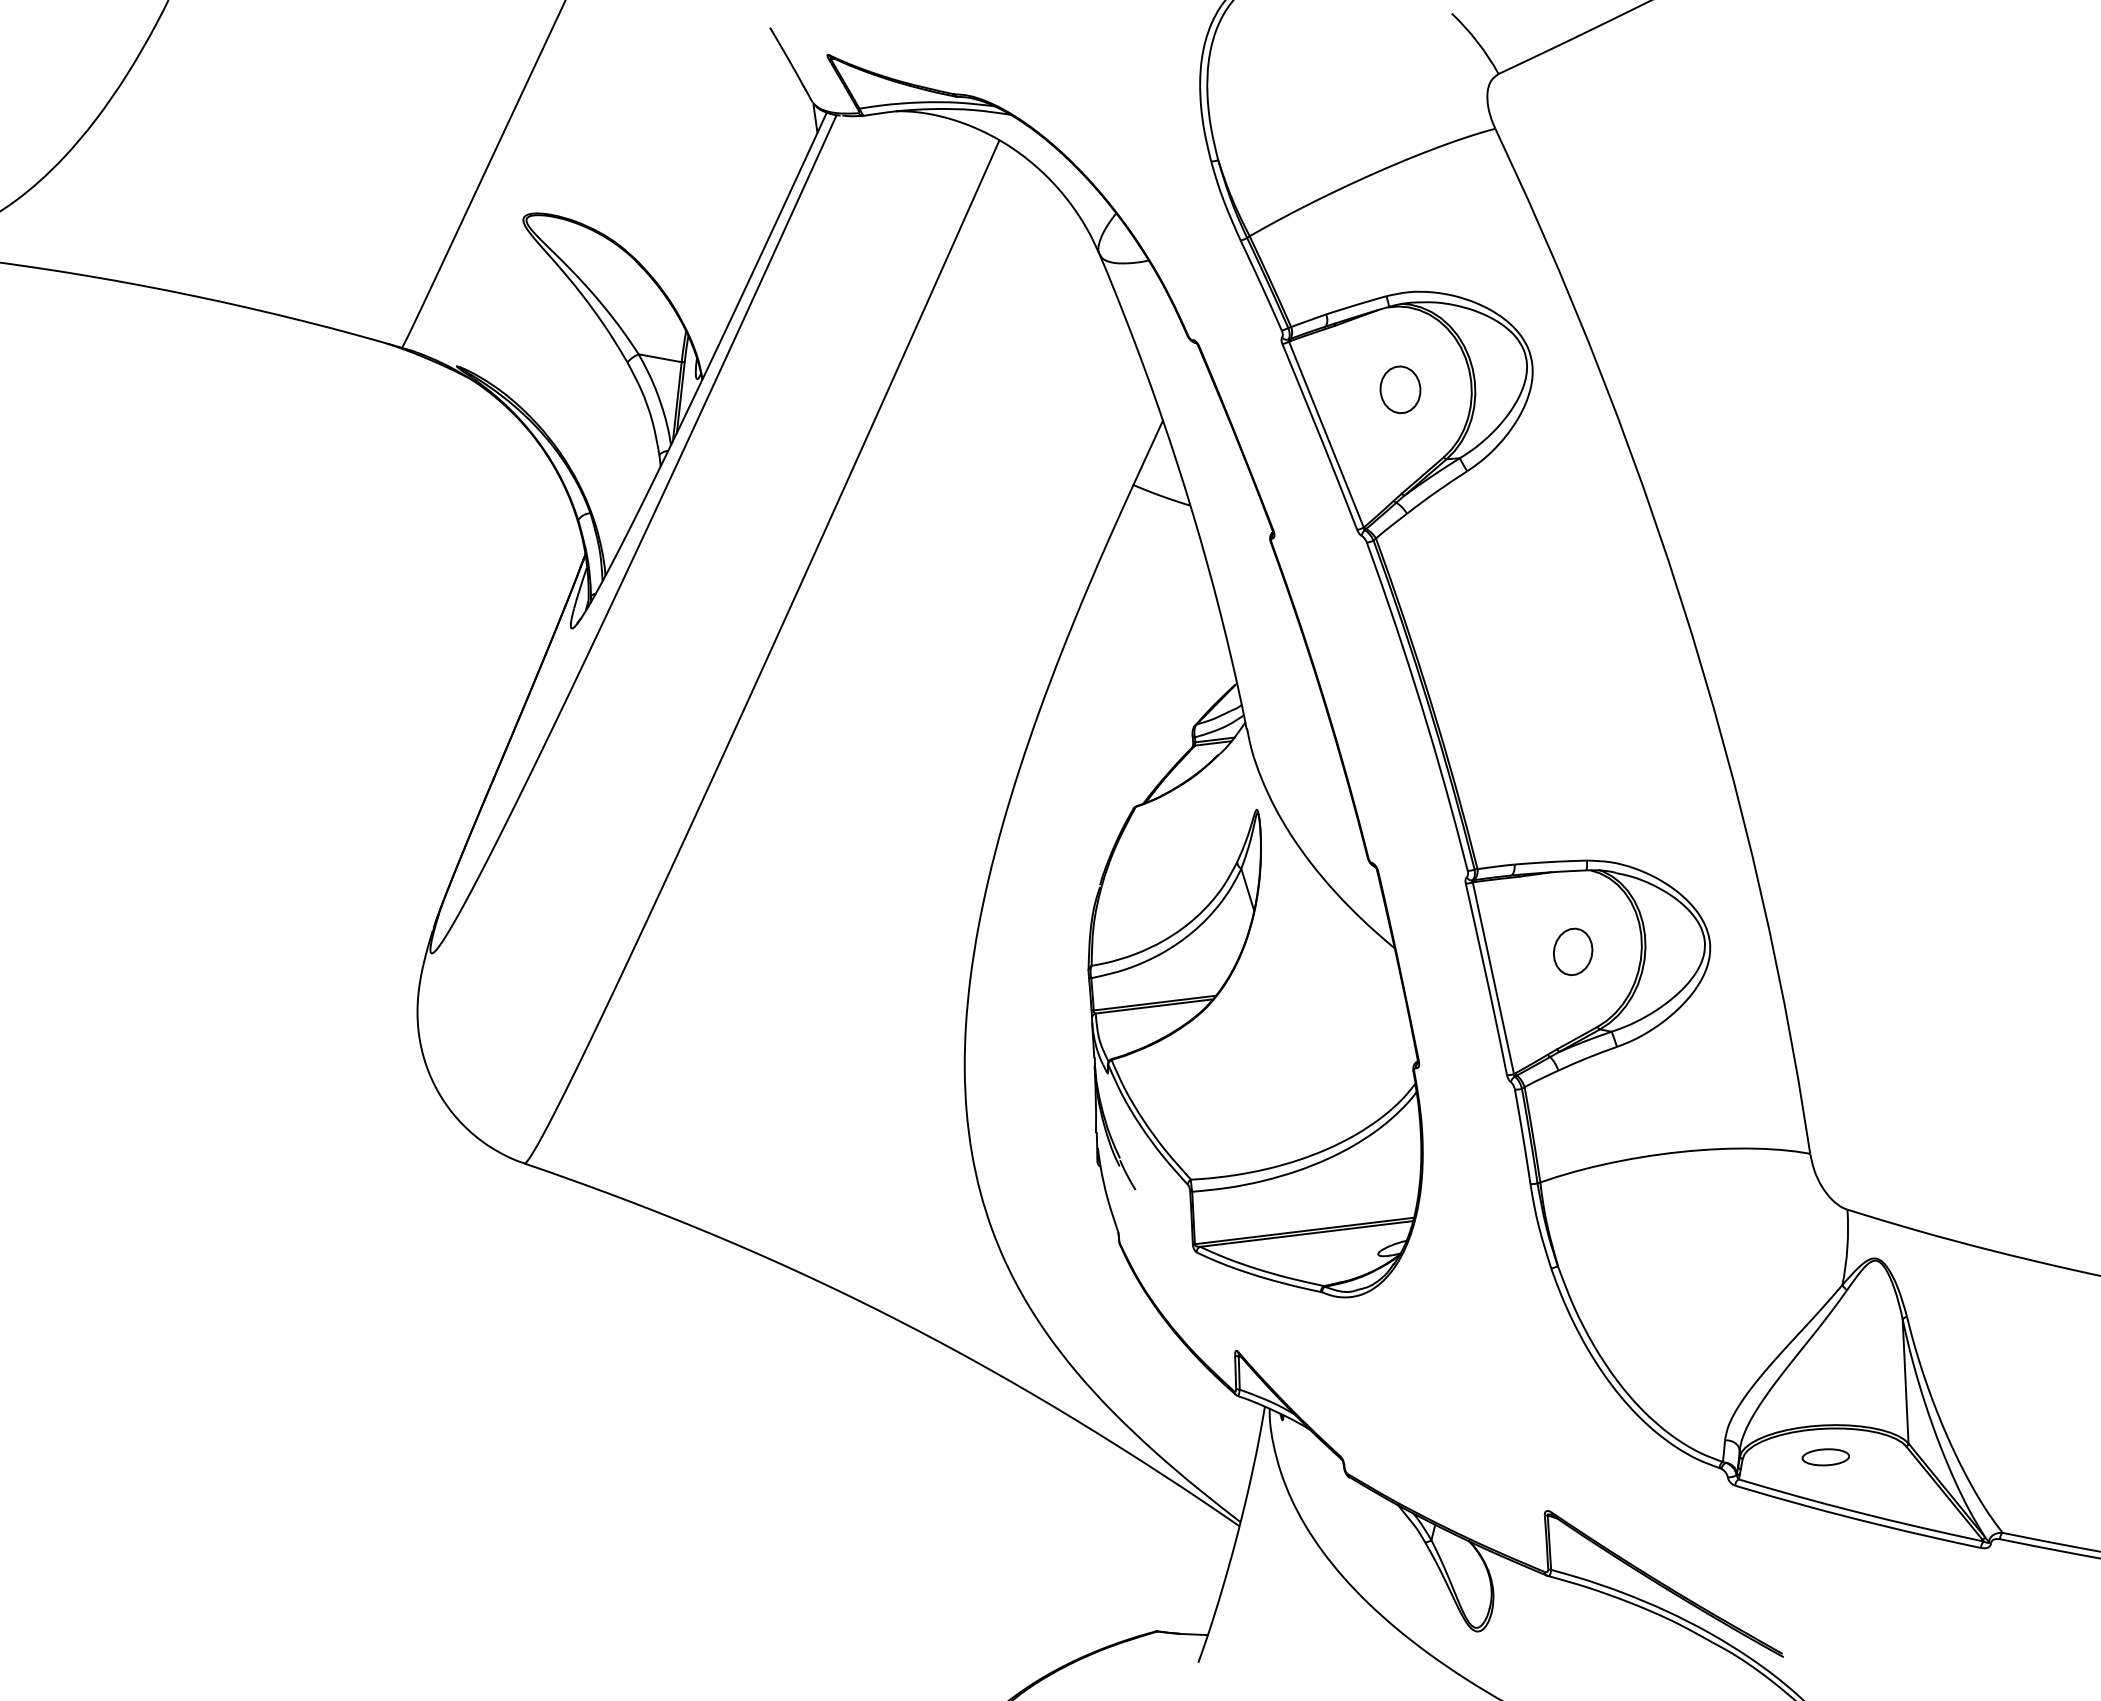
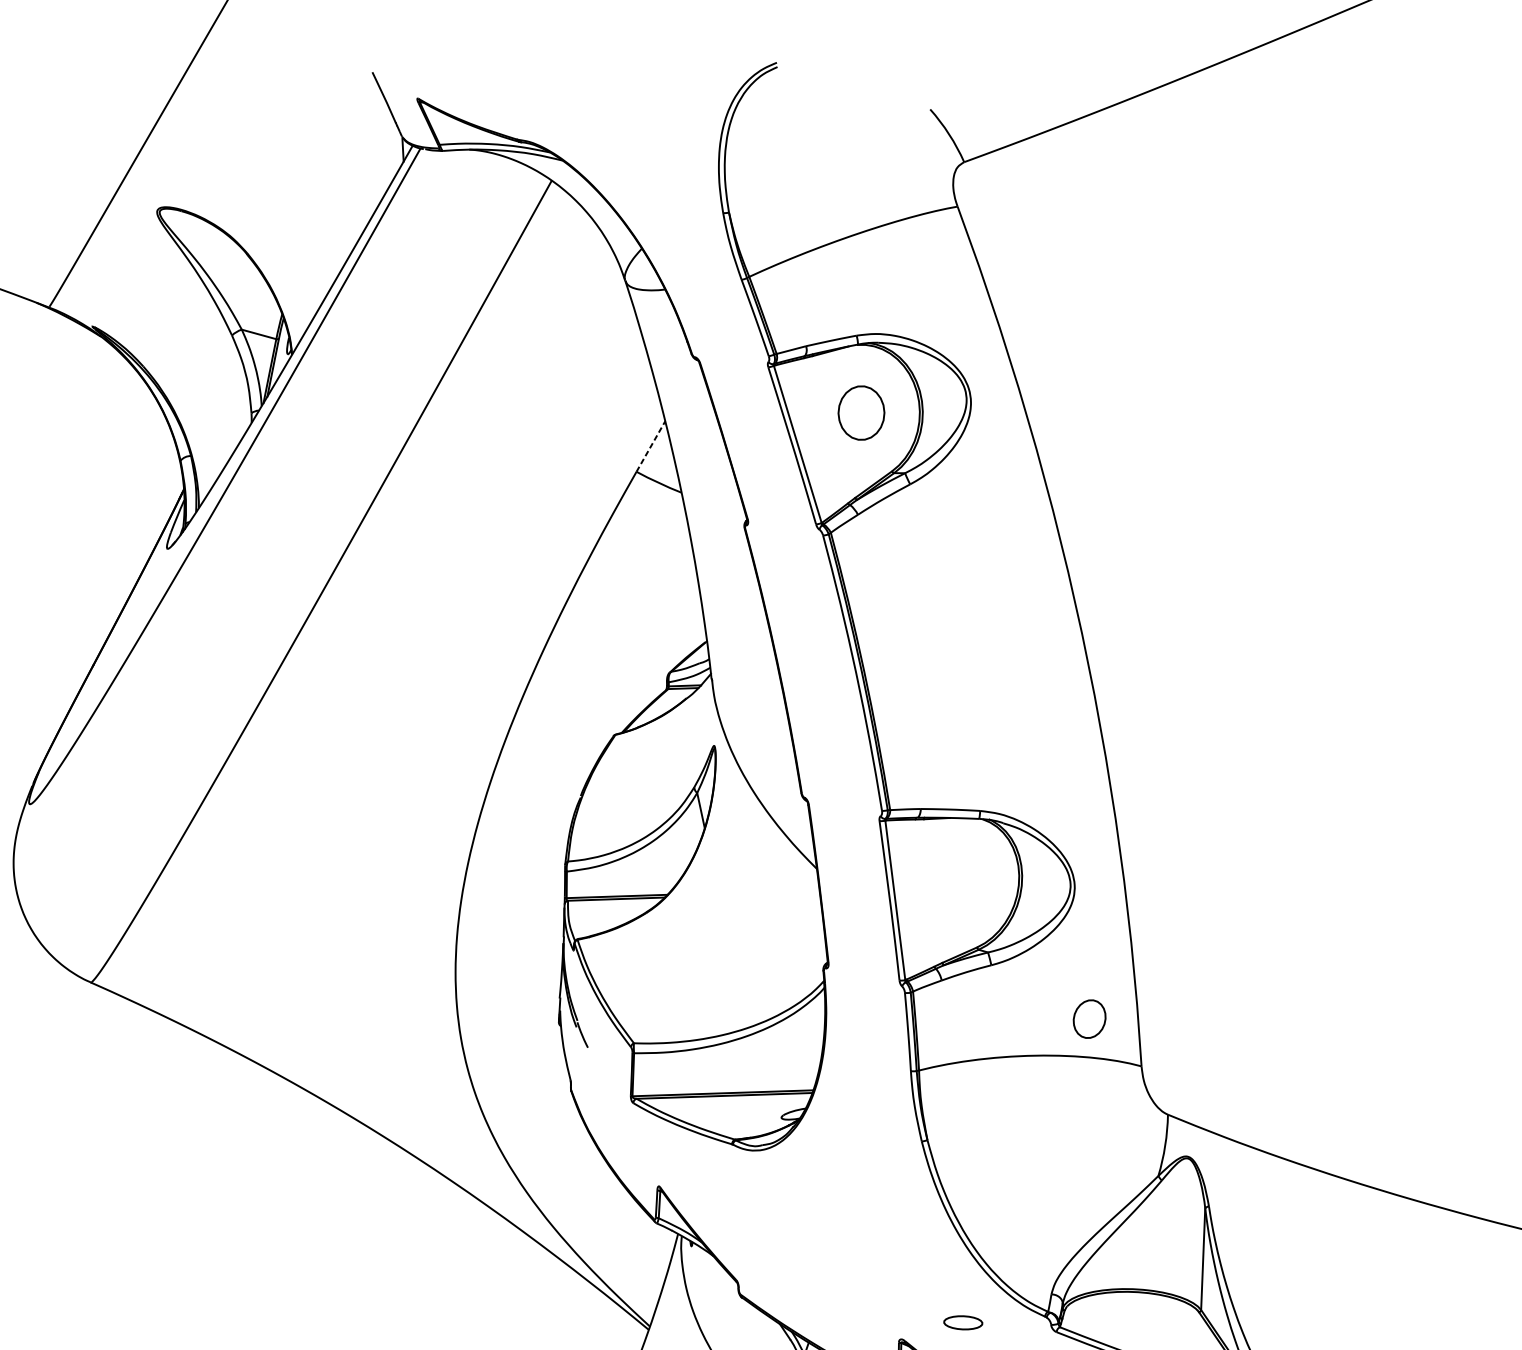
part: (1400, 389) -> (861, 412), size x1.4
line: (1148, 452) -> (651, 446), solid -> dashed
part: (1573, 951) -> (1089, 1018), moved
part: (1825, 1457) -> (962, 1322), moved

